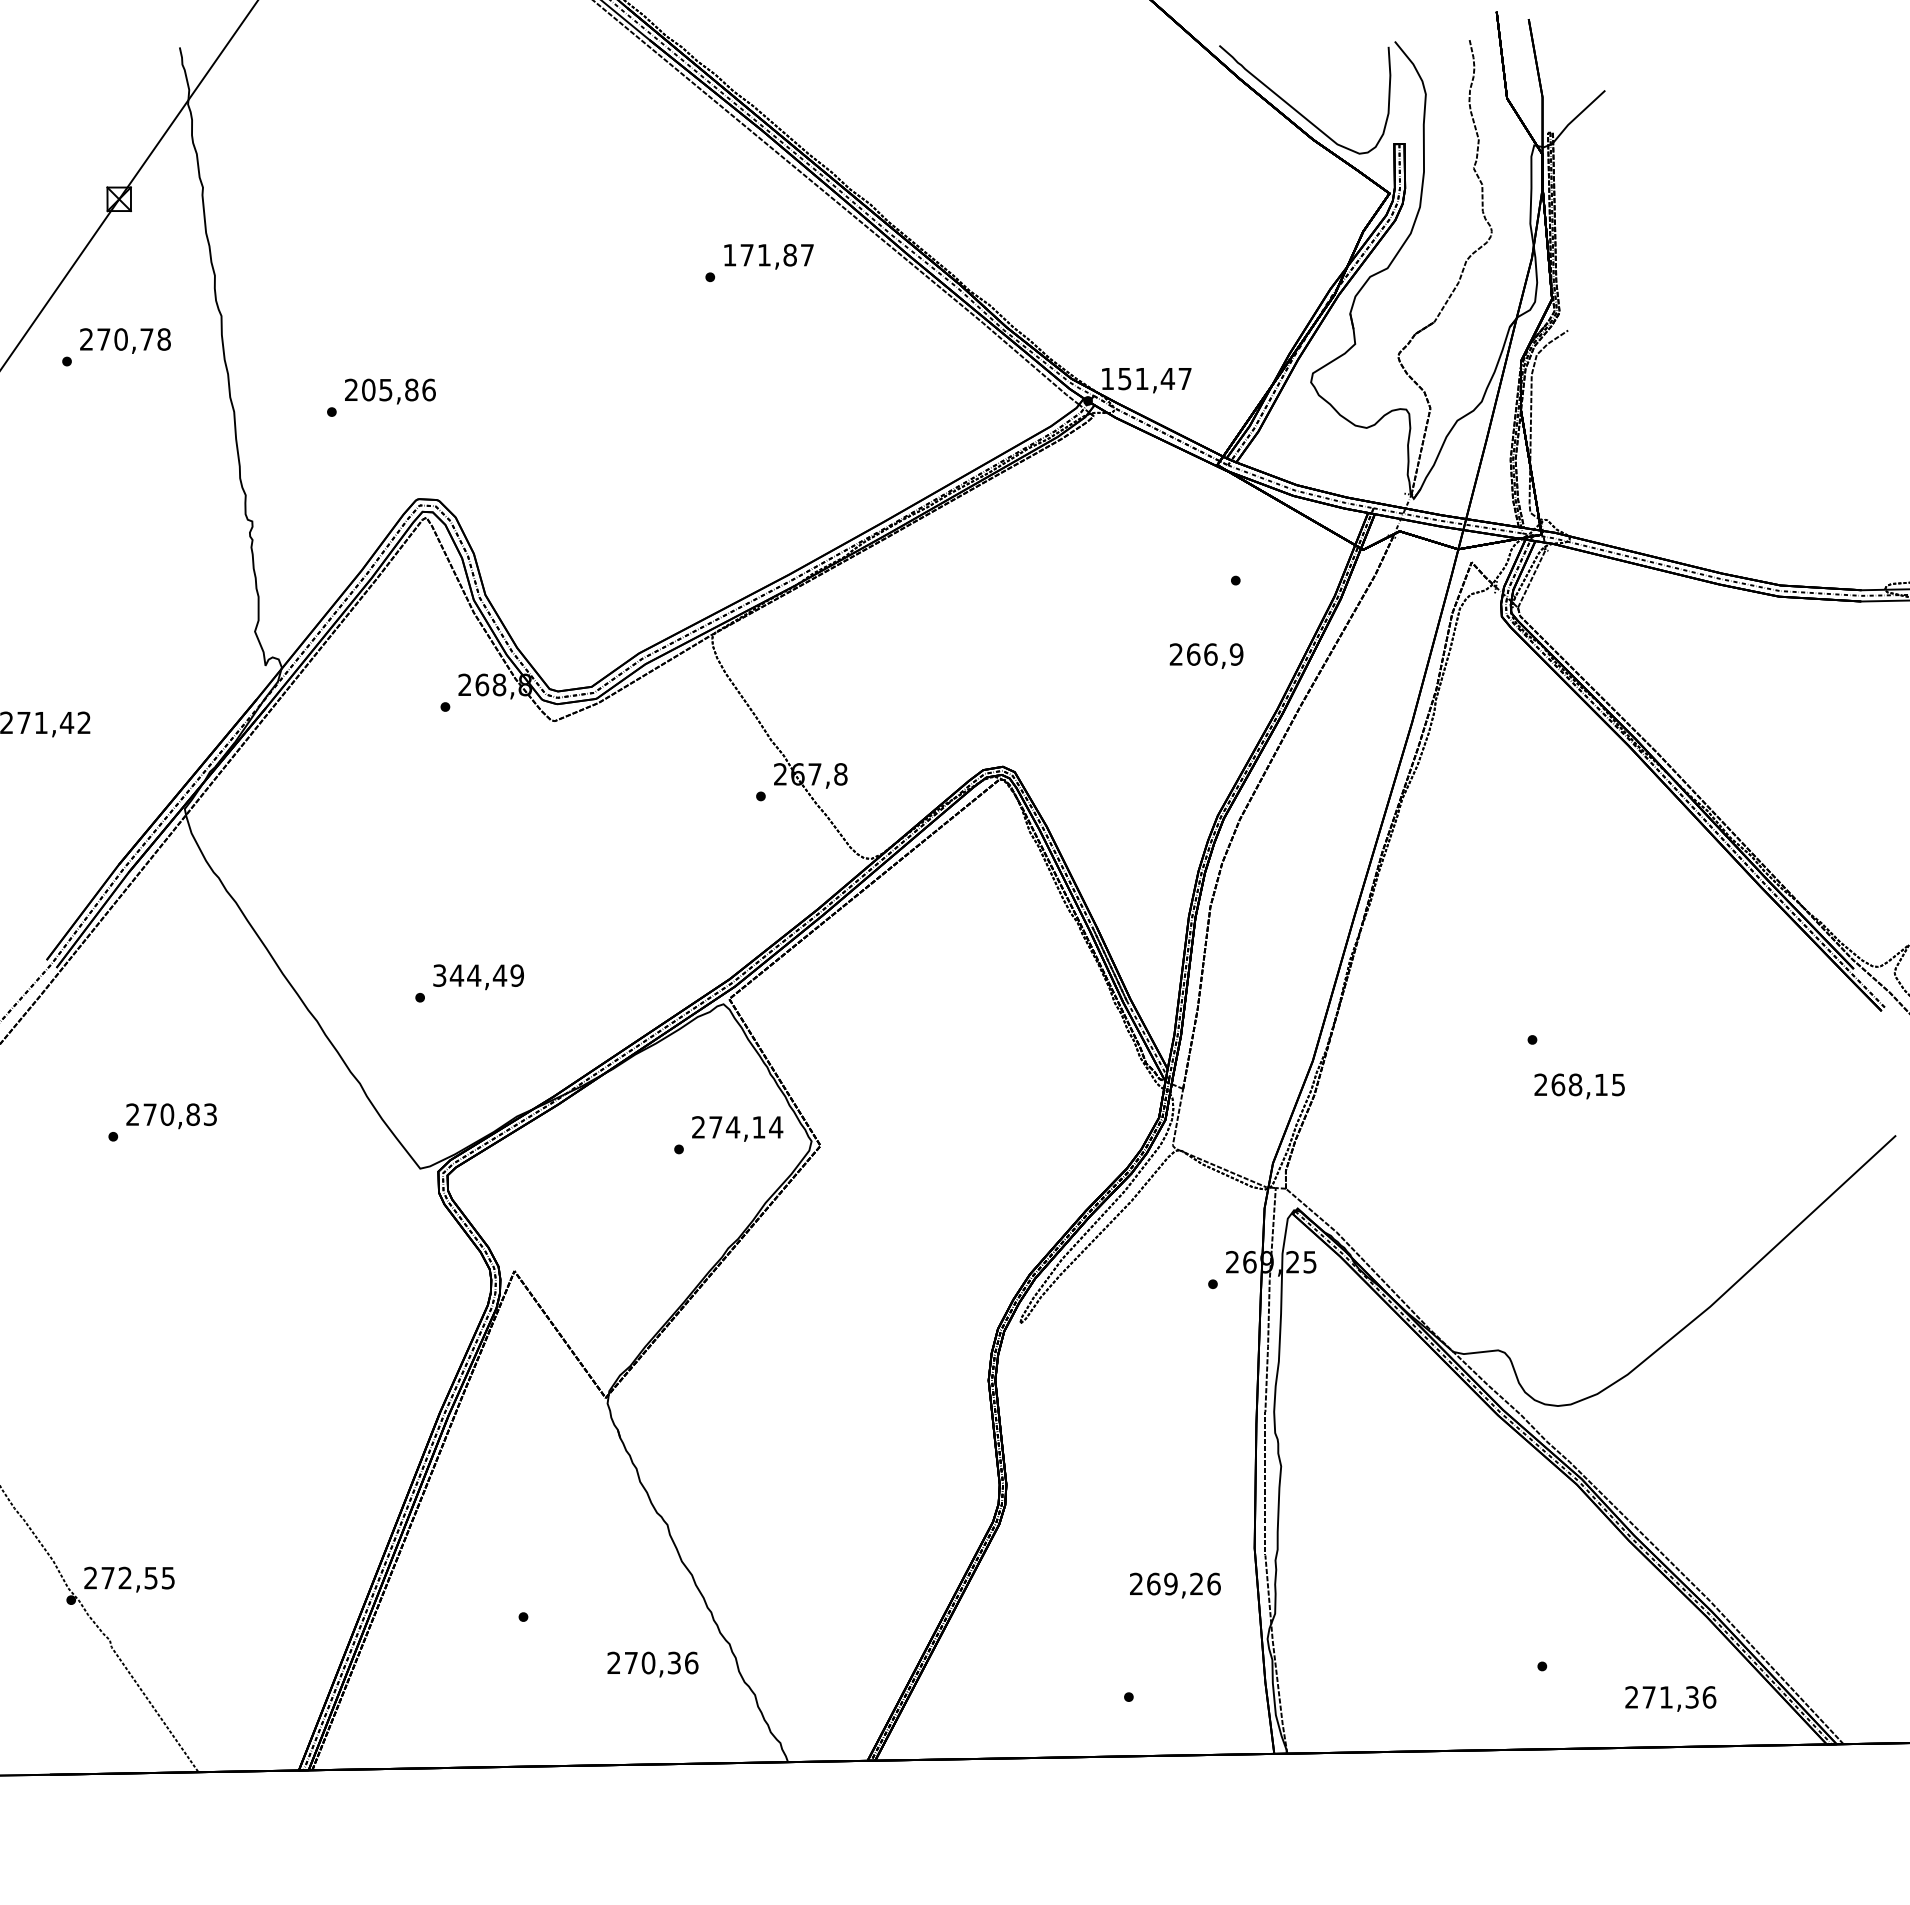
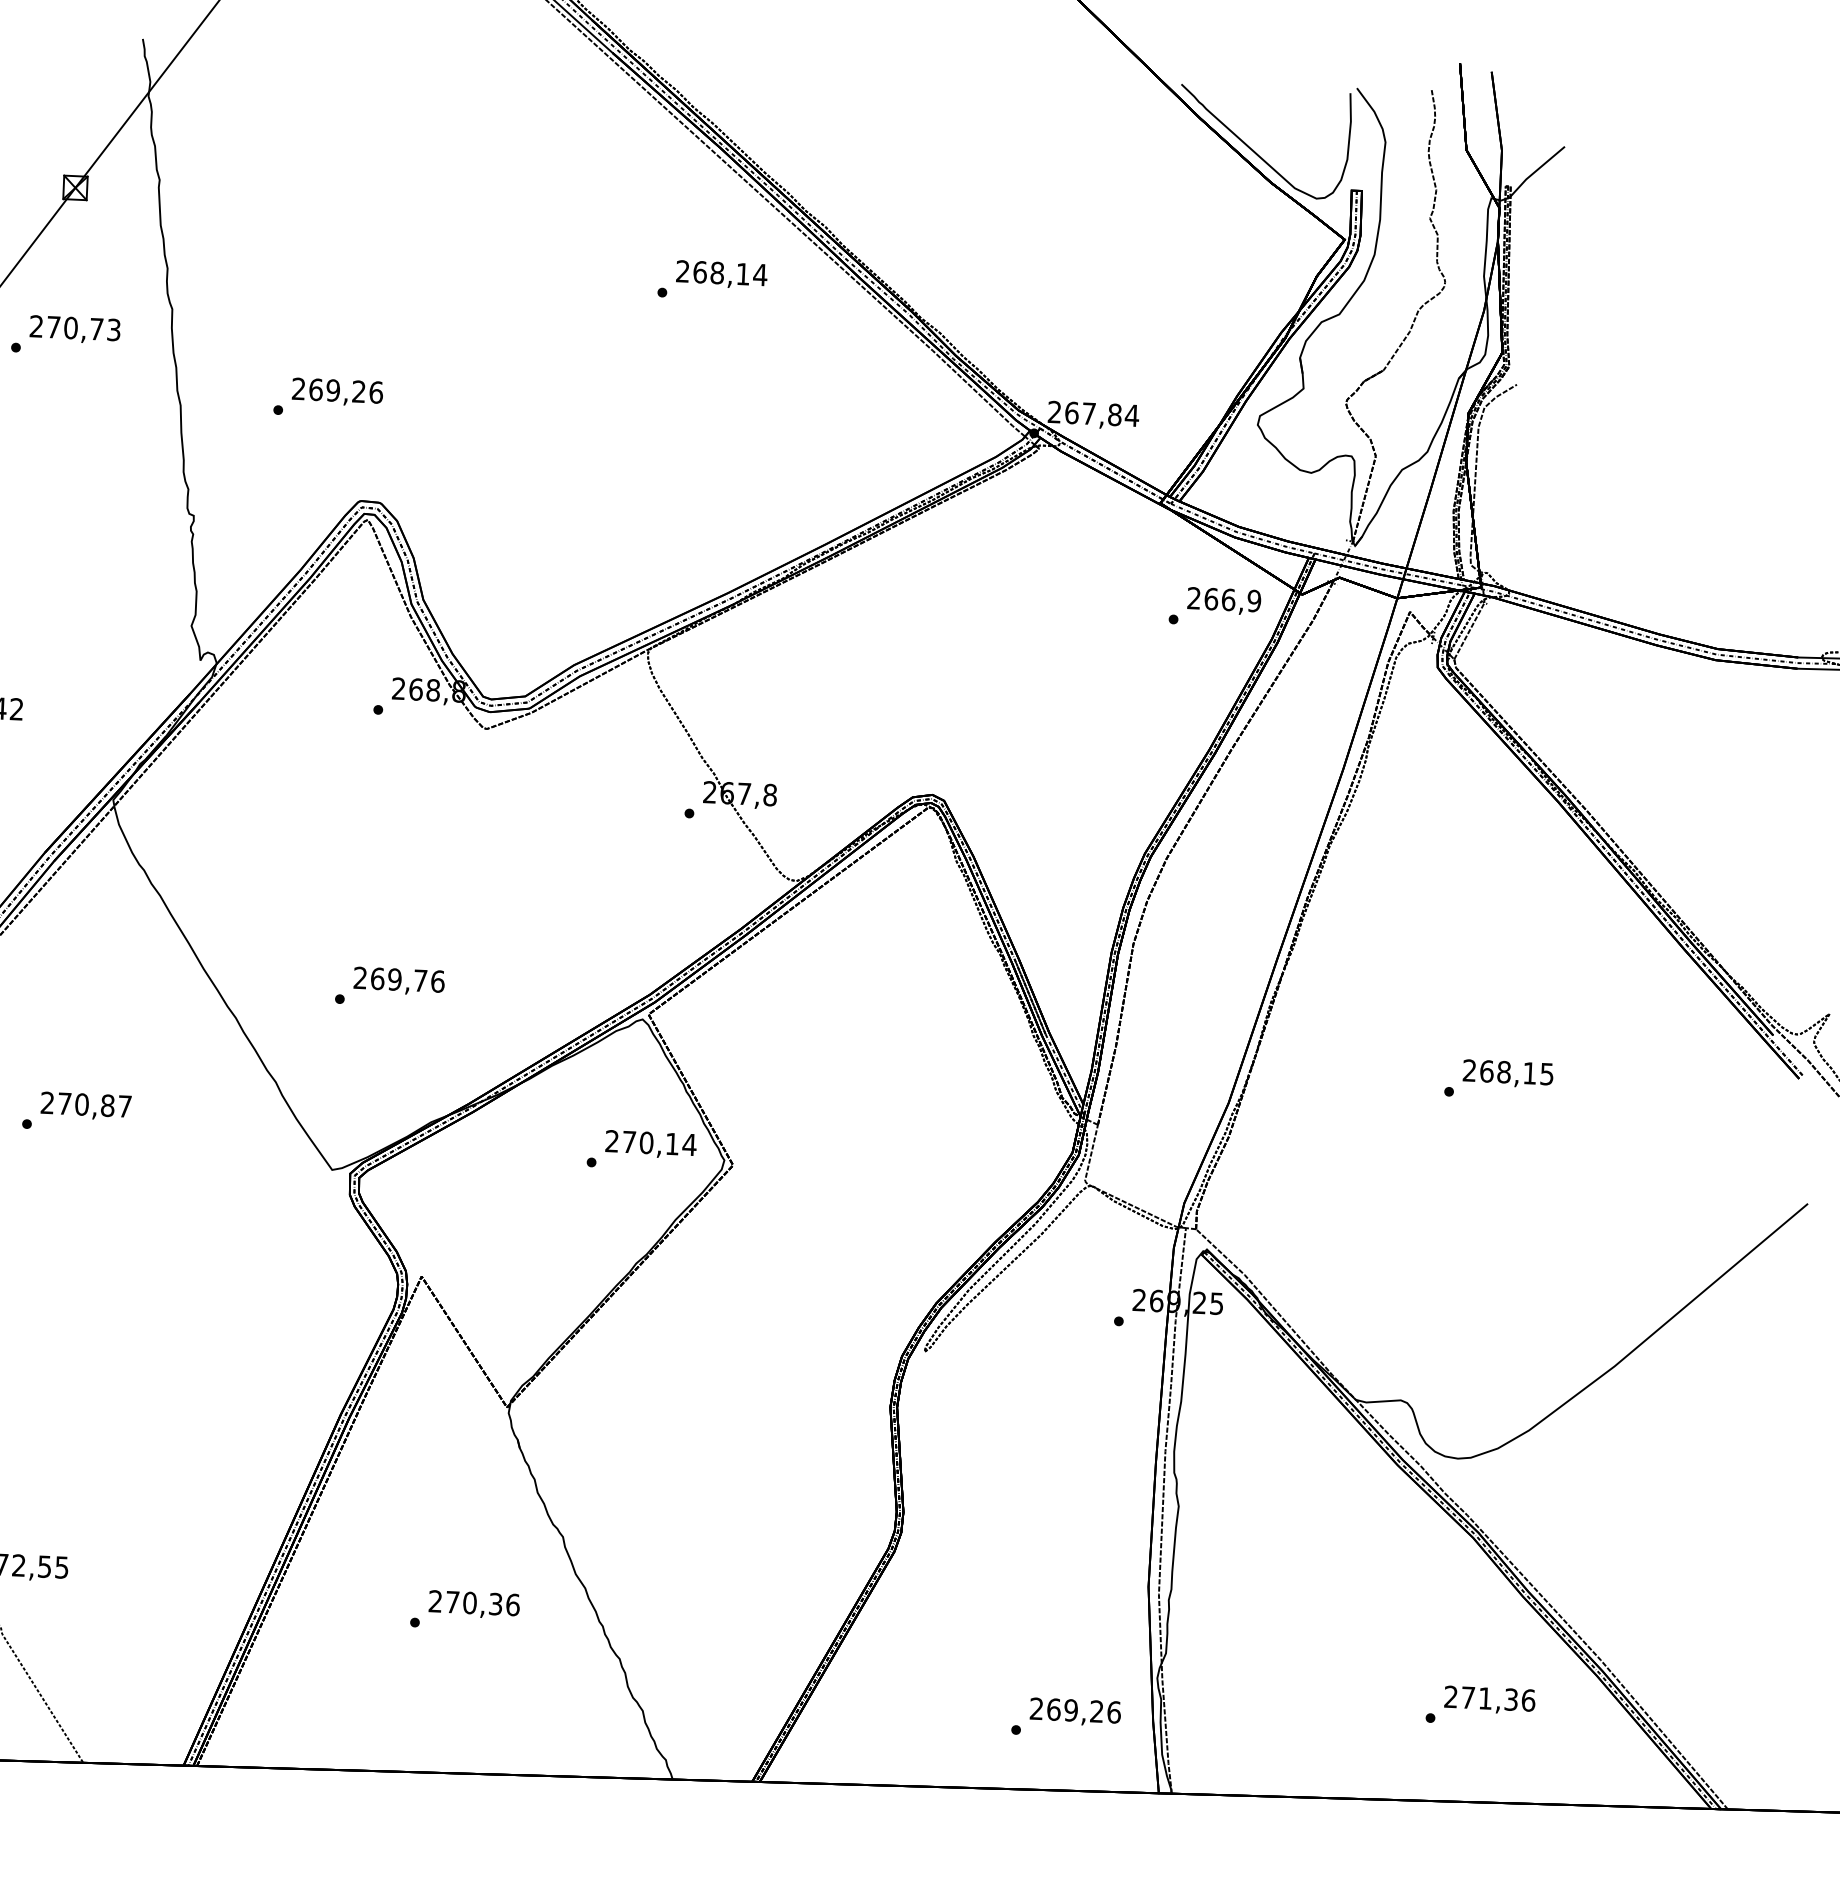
text: (768, 254) -> (721, 272), 171,87 -> 268,14
text: (163, 339) -> (113, 329), 270,78 -> 270,73
text: (1146, 378) -> (1093, 413), 151,47 -> 267,84
text: (390, 389) -> (337, 390), 205,86 -> 269,26
text: (1206, 655) -> (1224, 600), moved
text: (478, 975) -> (399, 979), 344,49 -> 269,76
text: (1579, 1086) -> (1508, 1074), moved
text: (210, 1114) -> (125, 1106), 270,83 -> 270,87
text: (732, 1127) -> (645, 1142), 274,14 -> 270,14
text: (1175, 1585) -> (1075, 1712), moved
text: (652, 1664) -> (473, 1604), moved
text: (1670, 1698) -> (1489, 1699), moved

